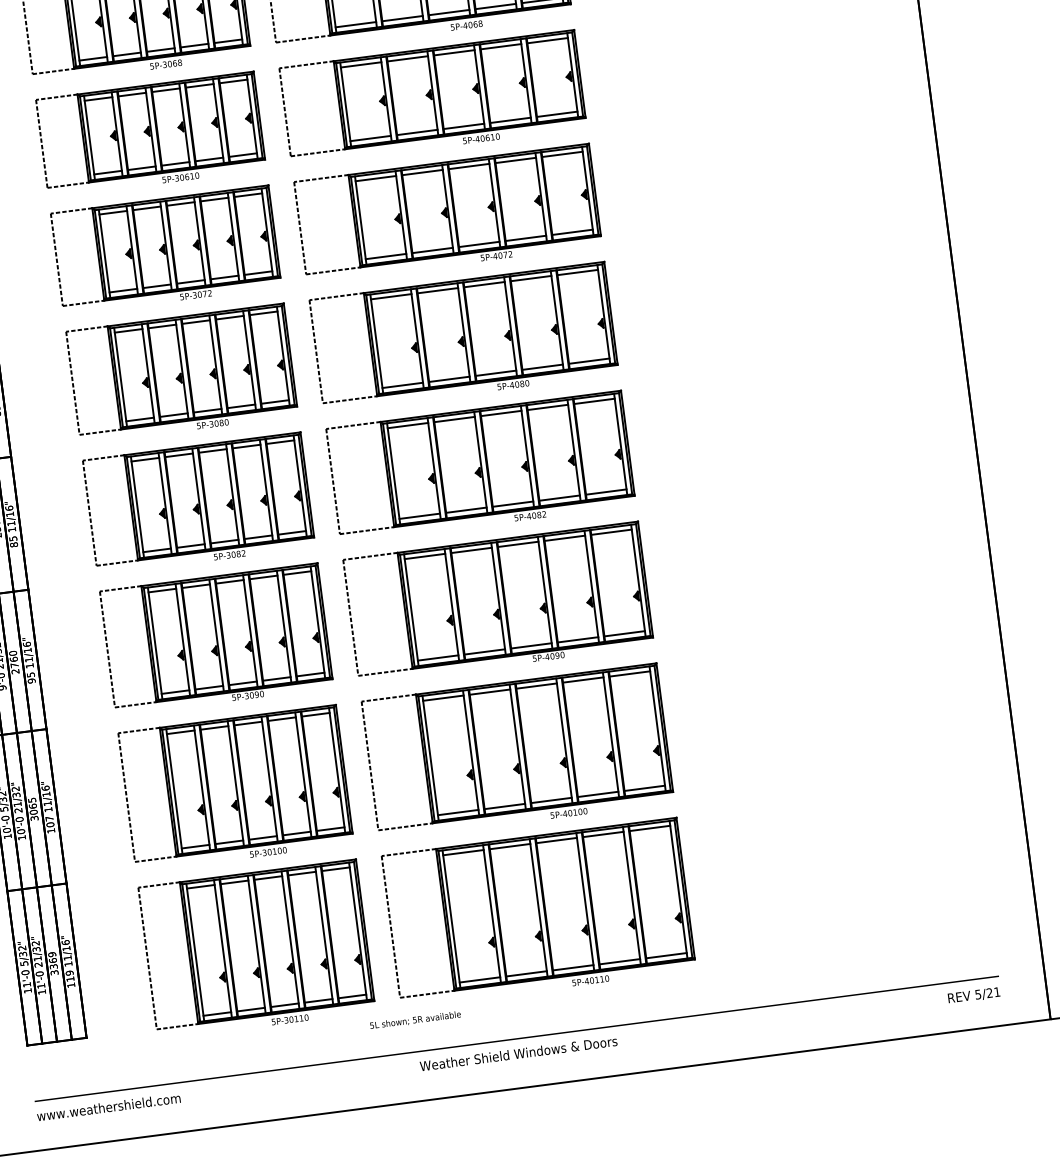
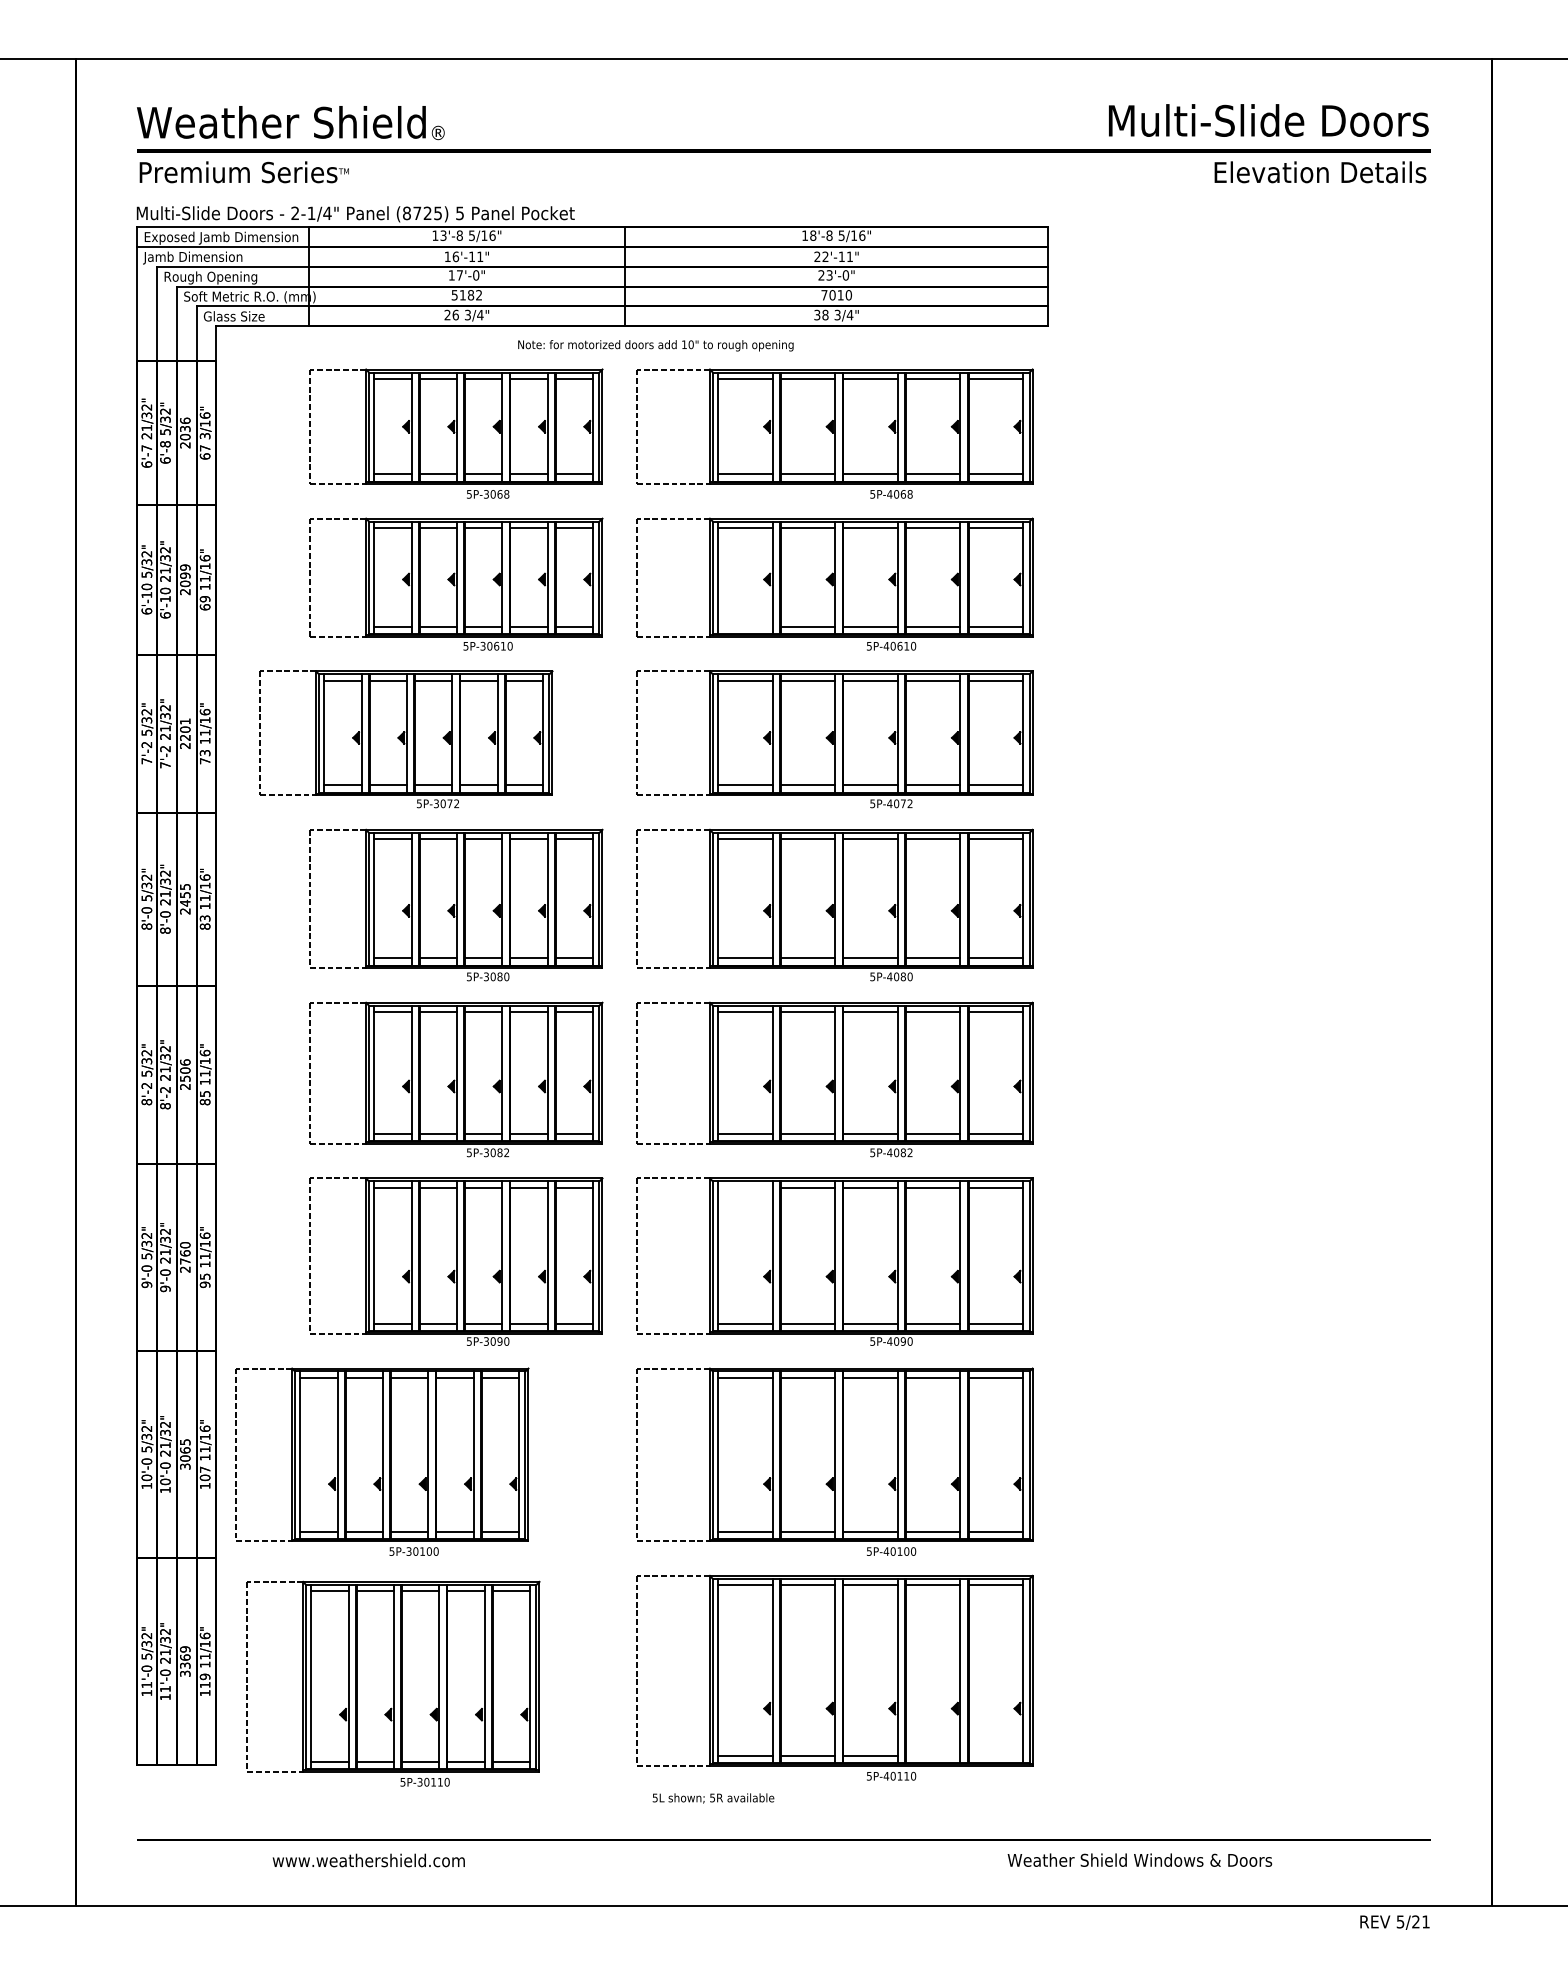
line: (370, 138) -> (745, 627), removed
part: (166, 250) -> (406, 739), moved
line: (424, 556) -> (745, 1187), removed
part: (236, 788) -> (382, 1461), moved
part: (257, 949) -> (393, 1683), moved
line: (666, 955) -> (995, 1756), removed
line: (620, 961) -> (933, 1756), removed
text: (973, 995) -> (1394, 1922), moved
text: (415, 1020) -> (713, 1798), moved
text: (518, 1053) -> (1139, 1859), moved
text: (108, 1107) -> (368, 1860), moved

